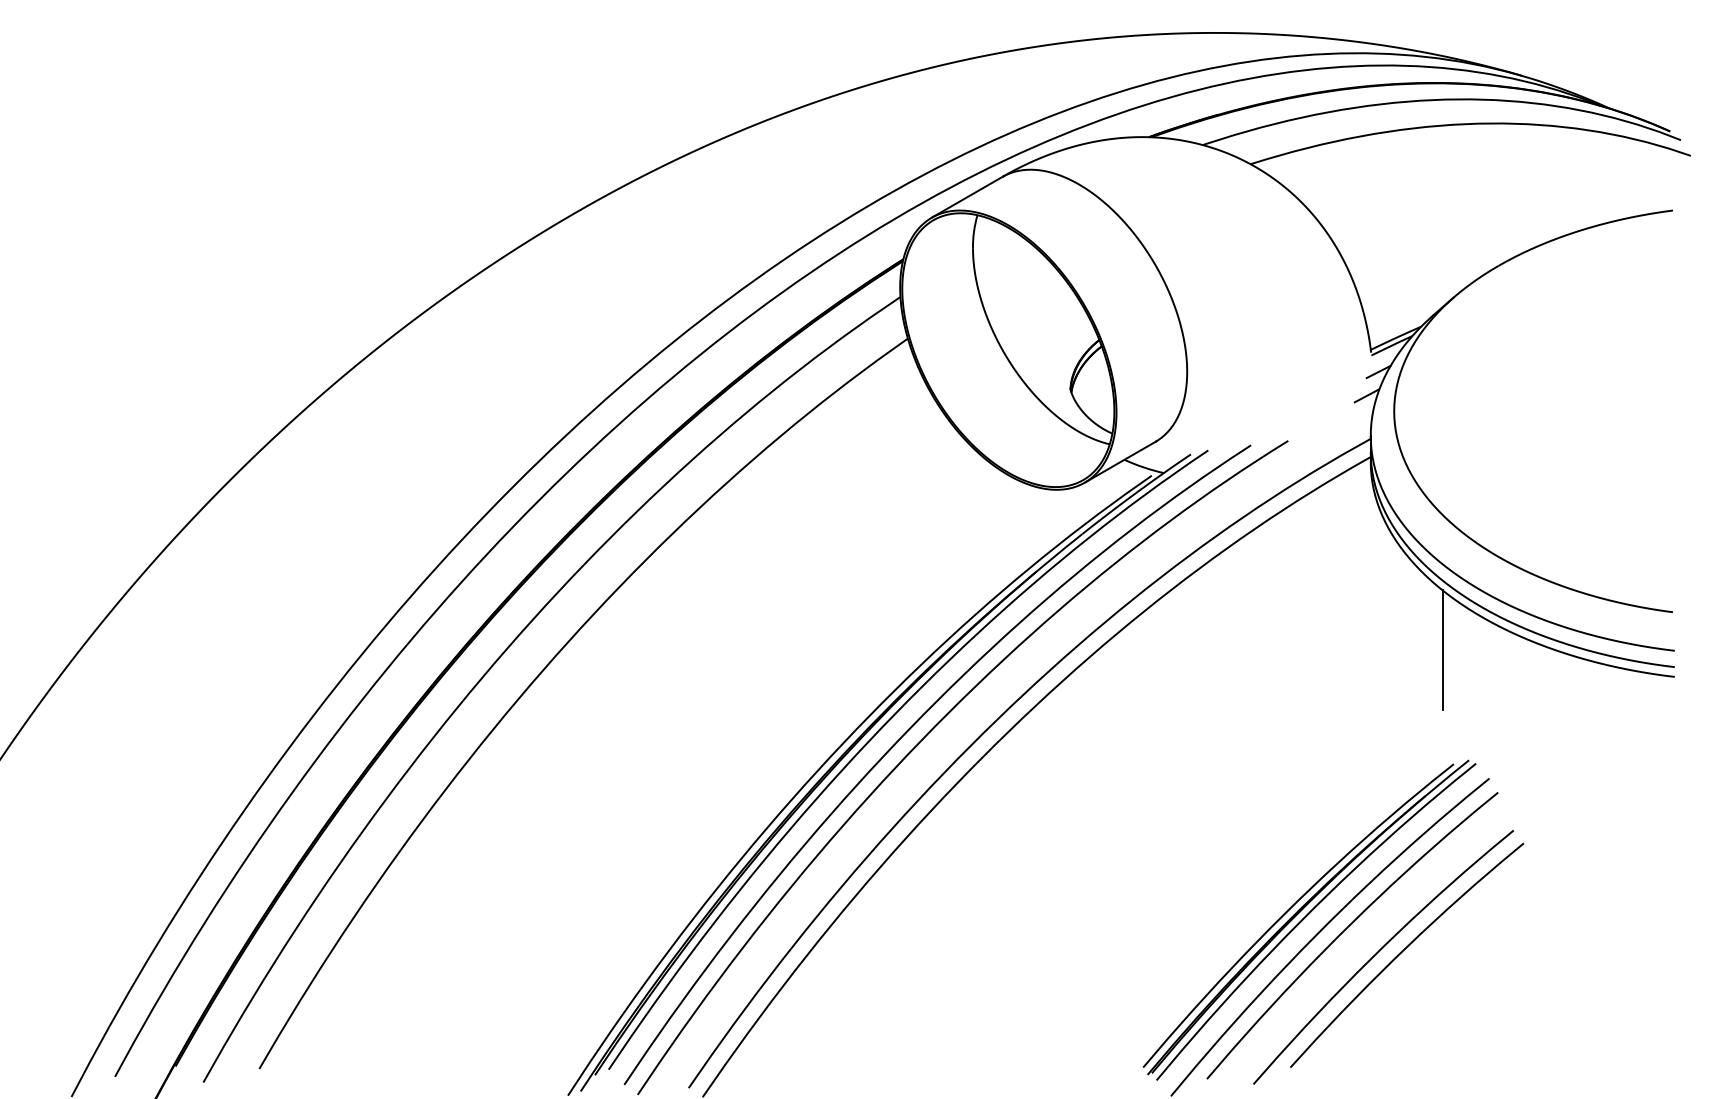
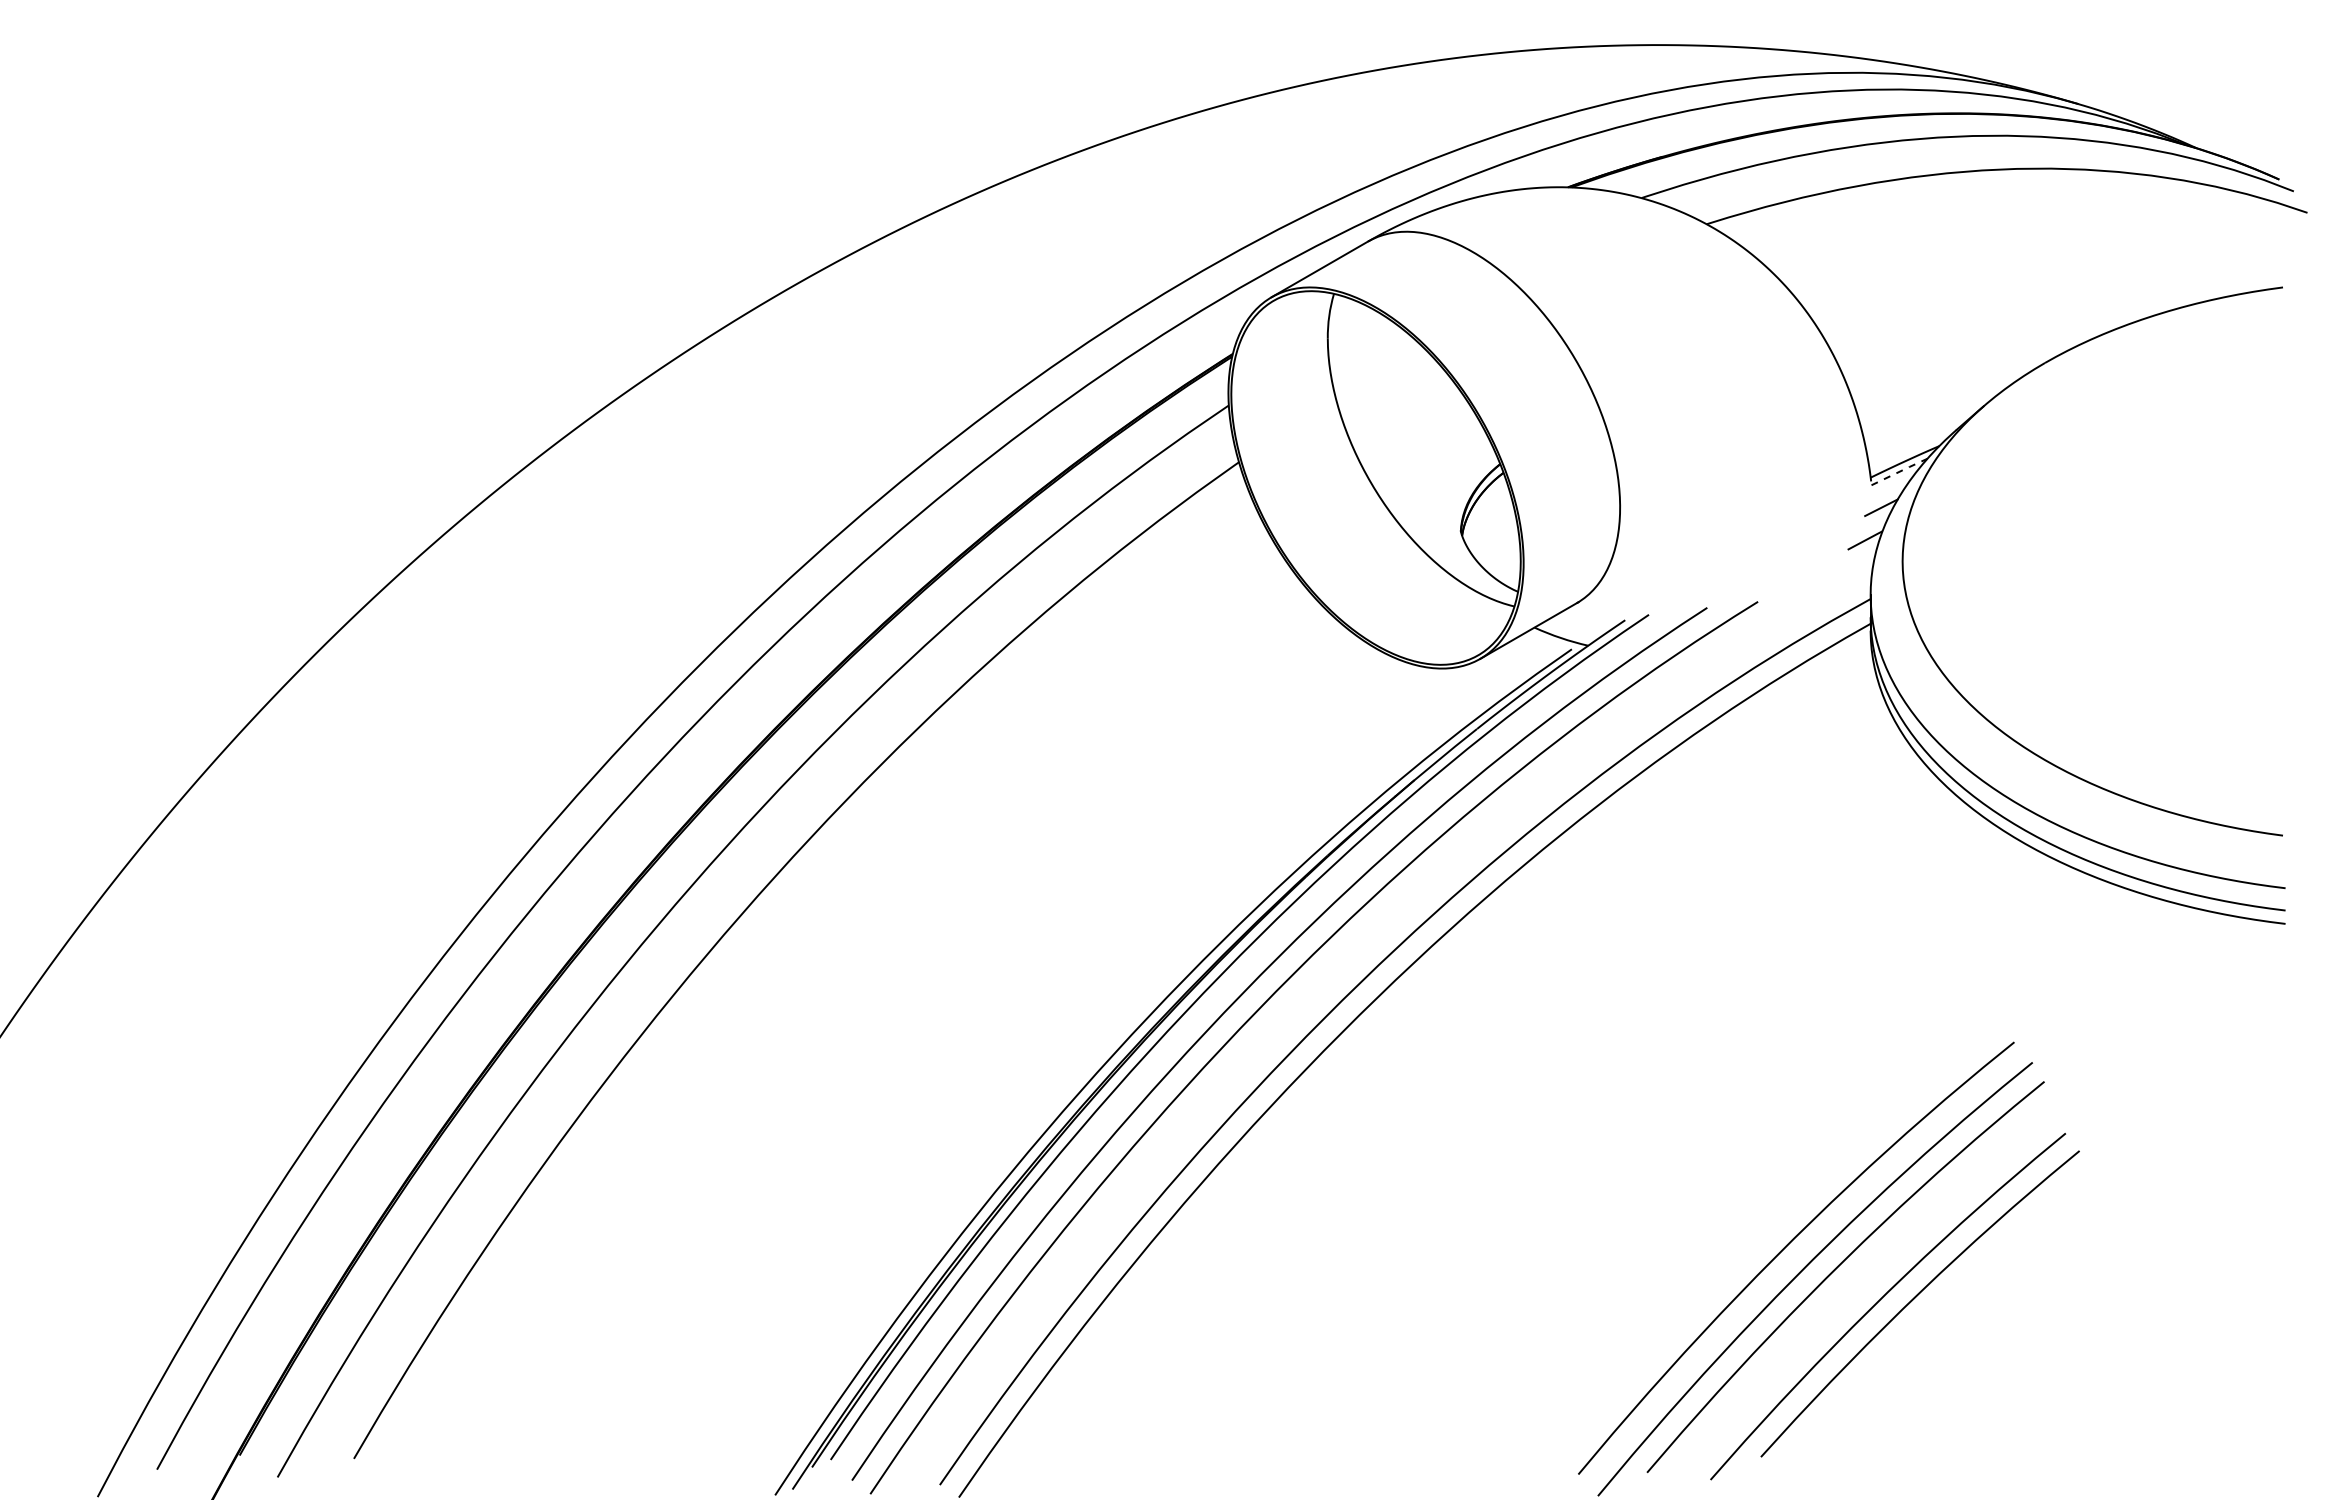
line: (1391, 345) -> (1899, 471), solid -> dashed
line: (1442, 650) -> (1968, 887), removed
part: (1300, 911) -> (1774, 1244), removed

